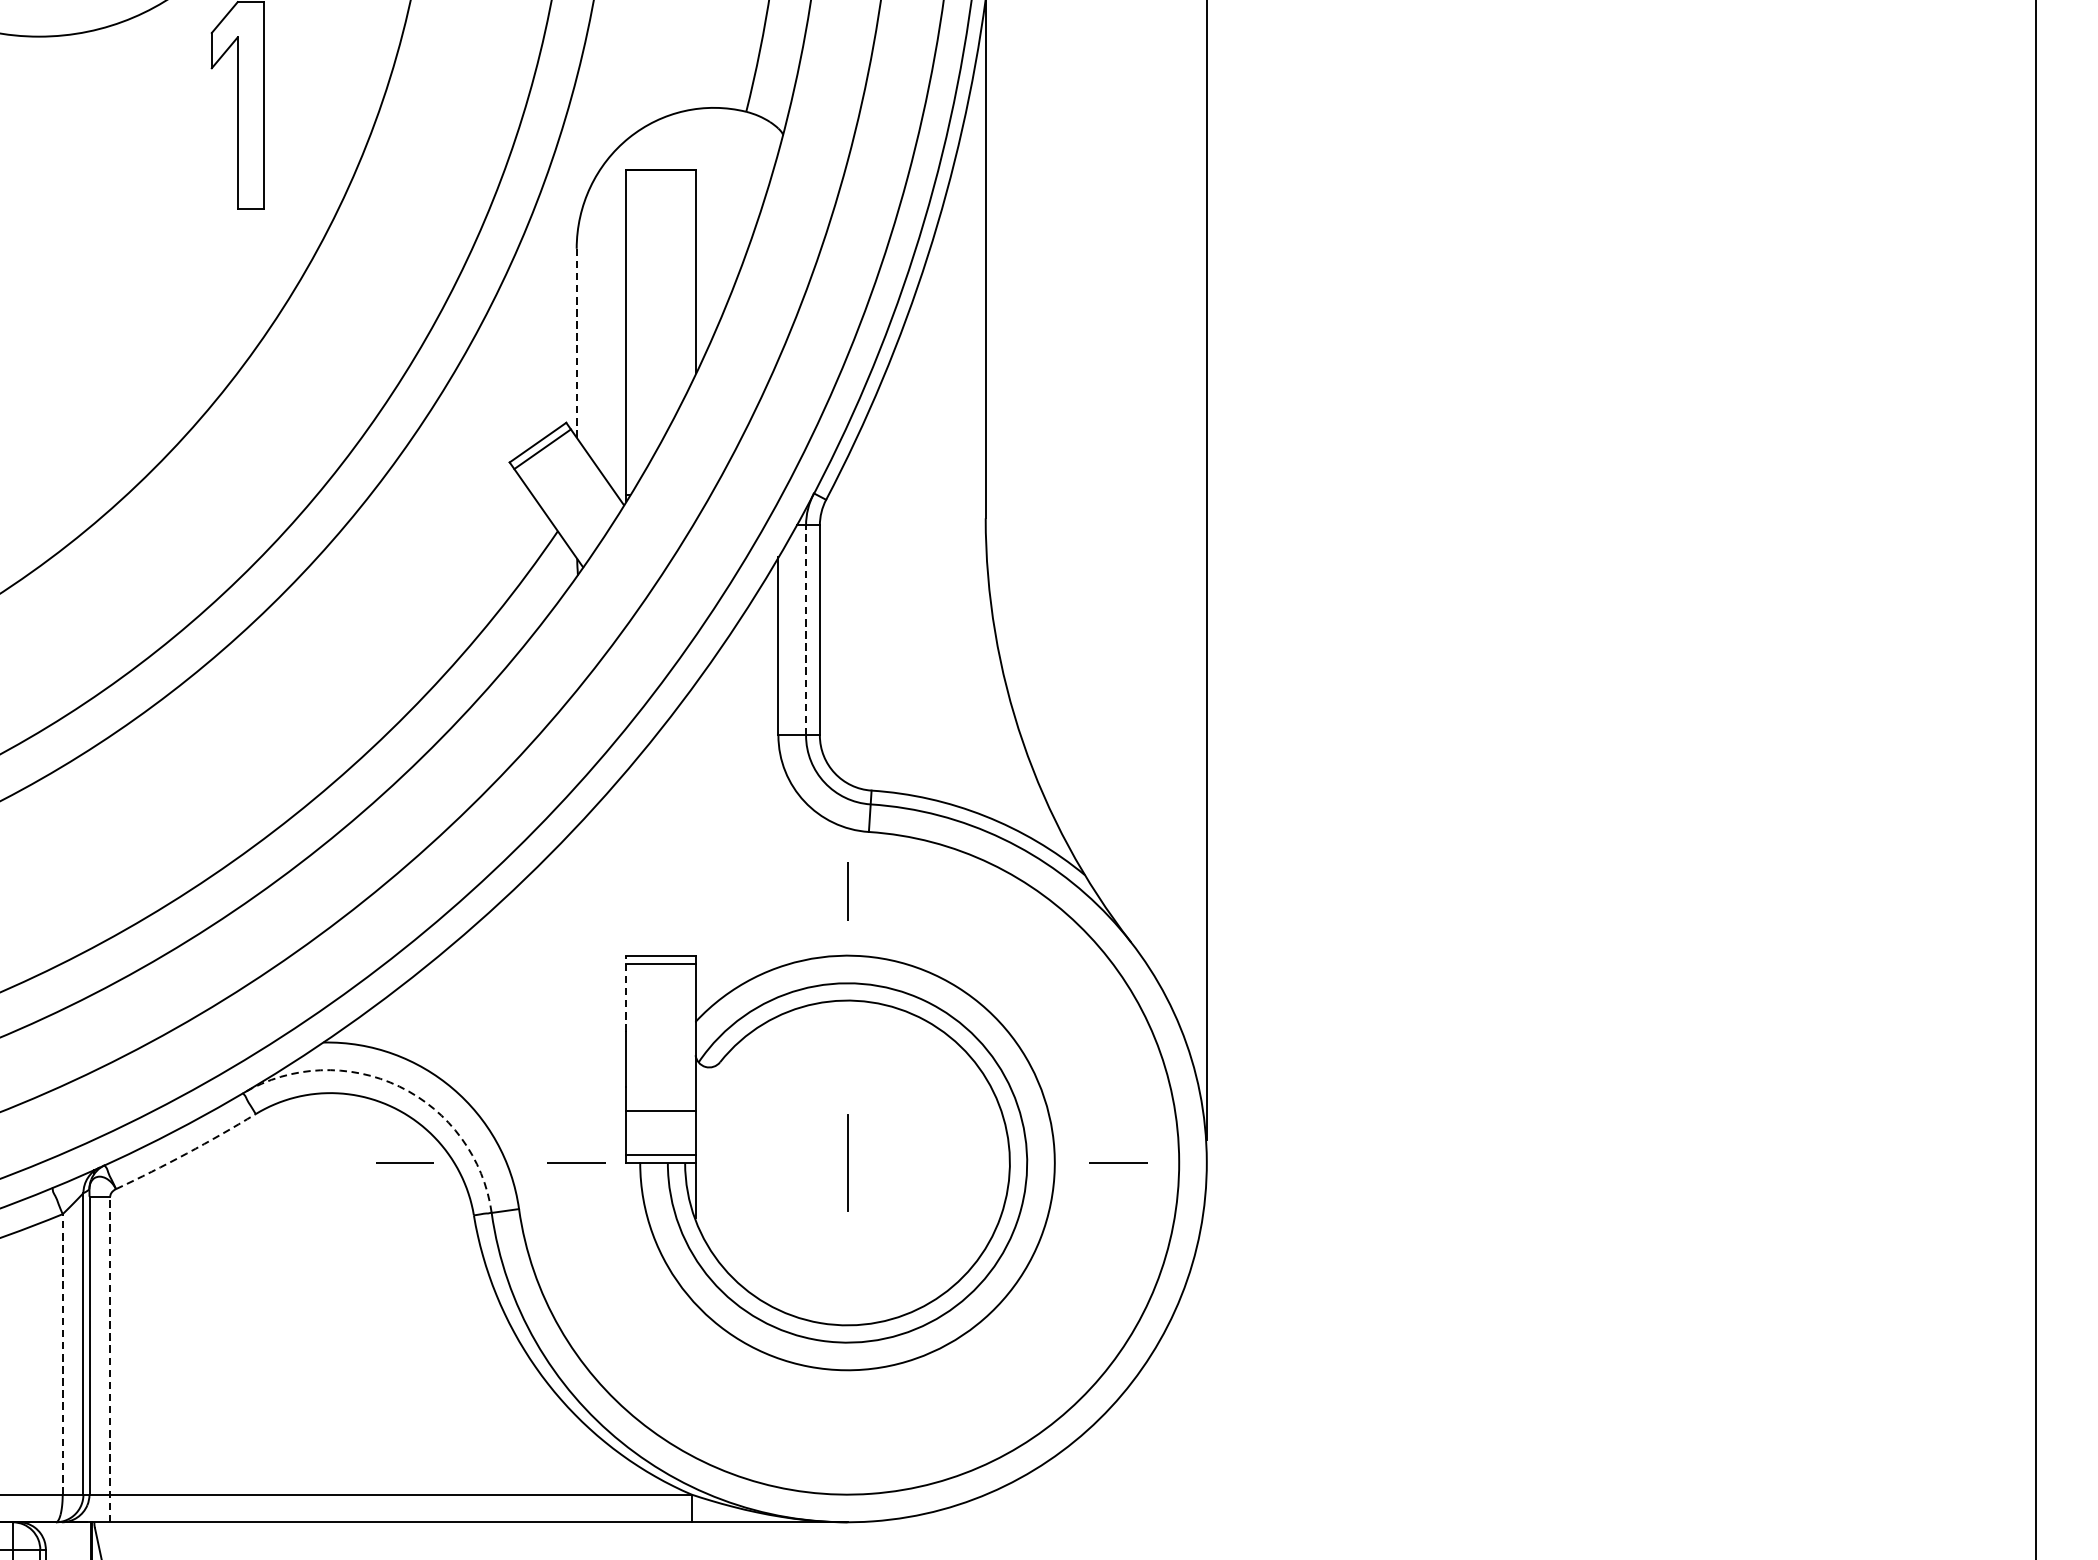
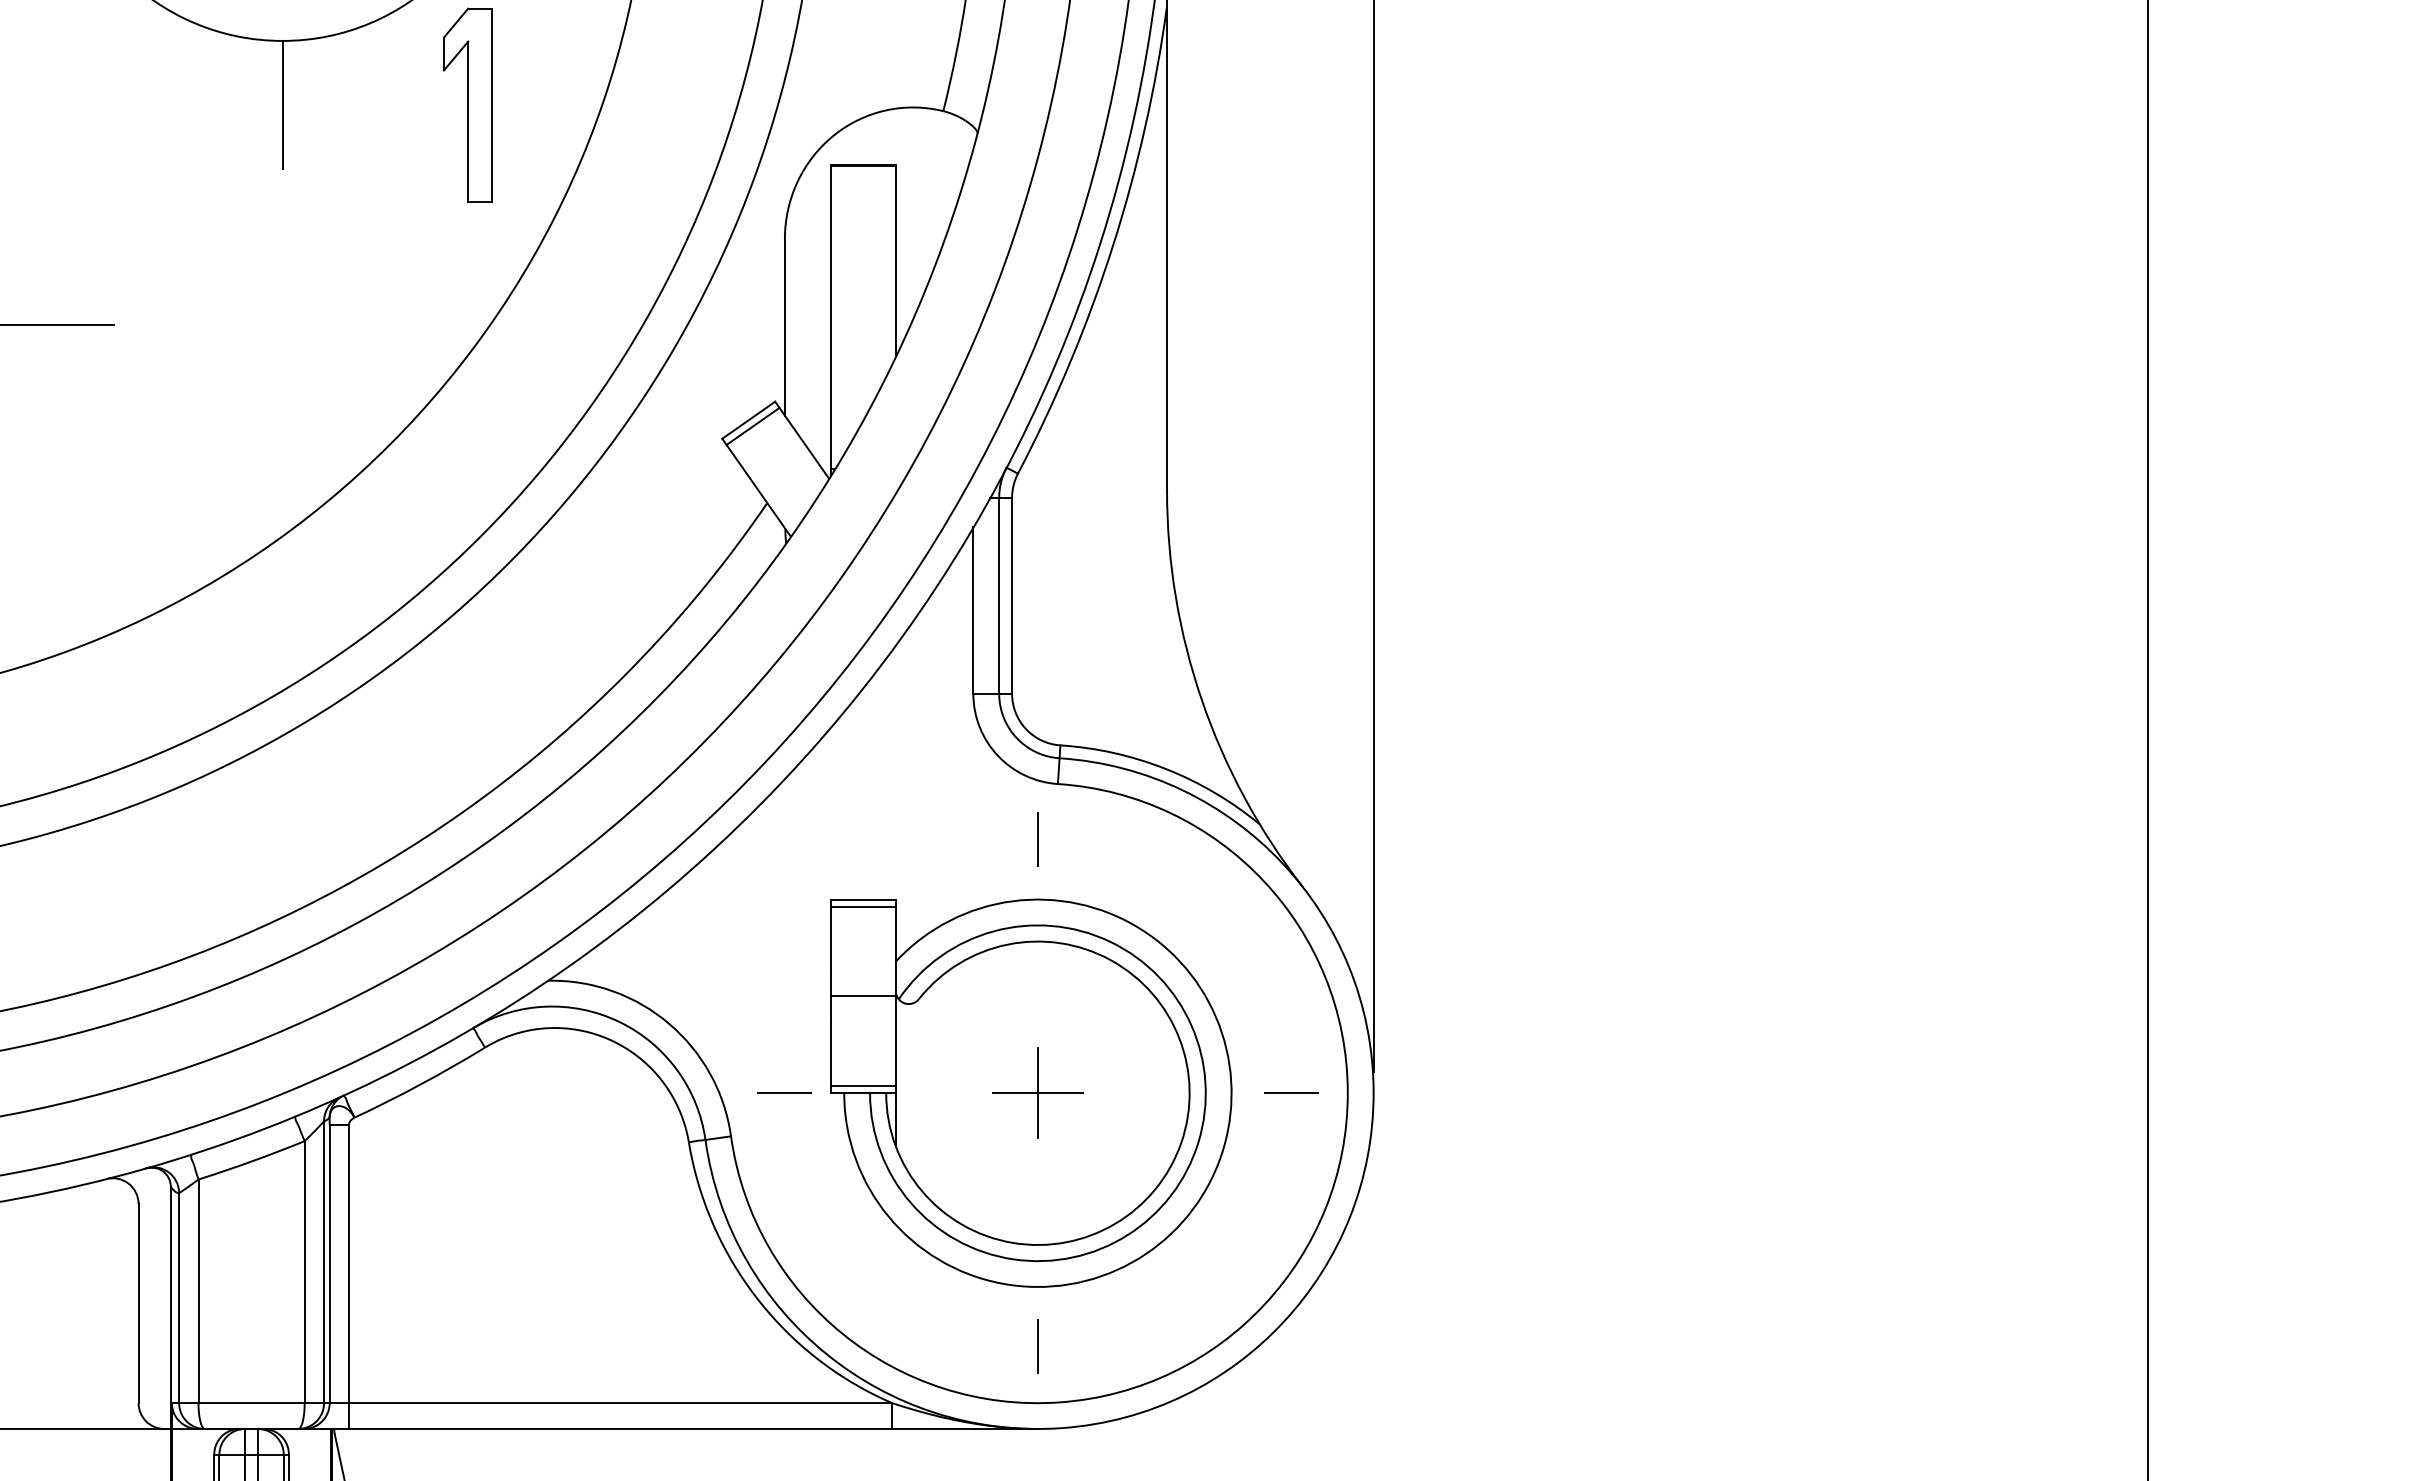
line: (38, 105) -> (282, 105), added
line: (576, 342) -> (784, 326), dashed -> solid
line: (806, 630) -> (999, 595), dashed -> solid
line: (626, 994) -> (831, 935), dashed -> solid
arc: (399, 1086) -> (619, 1021), dashed -> solid
line: (660, 1110) -> (863, 996), moved
arc: (186, 1153) -> (420, 1084), dashed -> solid
line: (405, 1162) -> (624, 1092), removed
line: (847, 1163) -> (1037, 1093), added
line: (62, 1353) -> (304, 1271), dashed -> solid
line: (110, 1359) -> (349, 1276), dashed -> solid
line: (847, 1433) -> (1037, 1346), added

